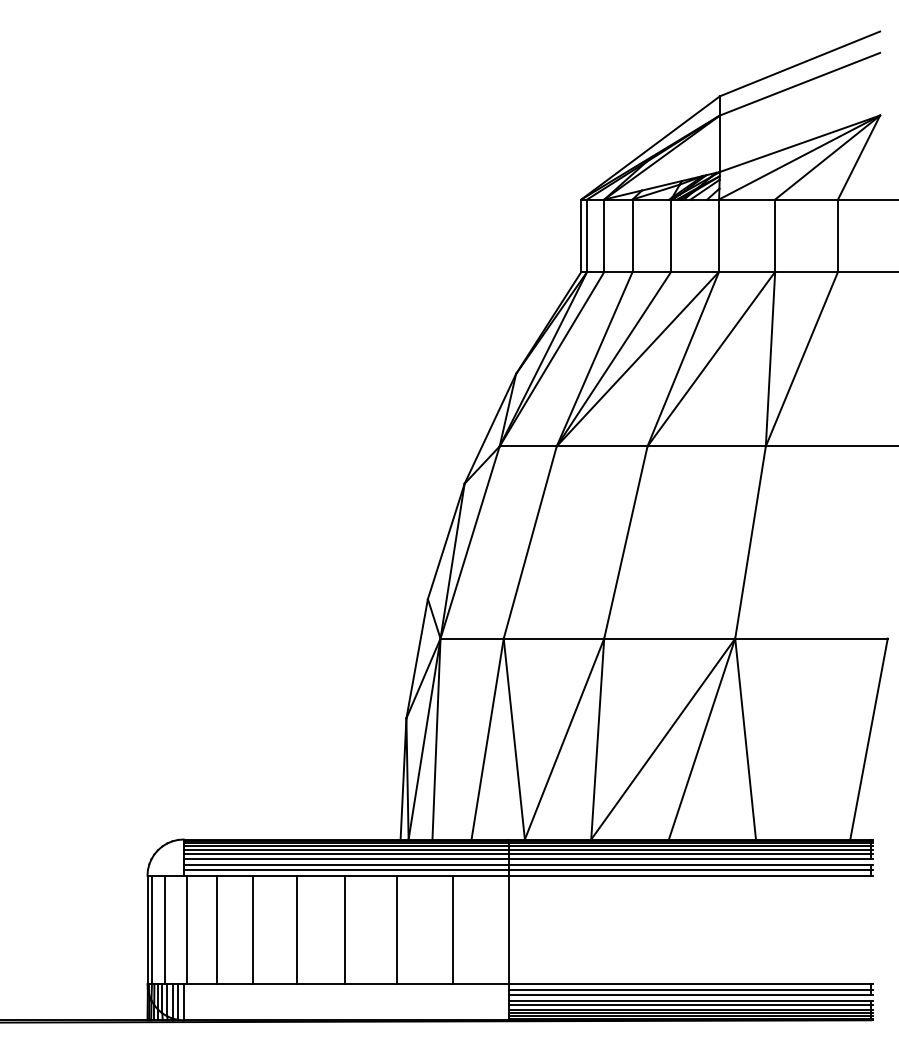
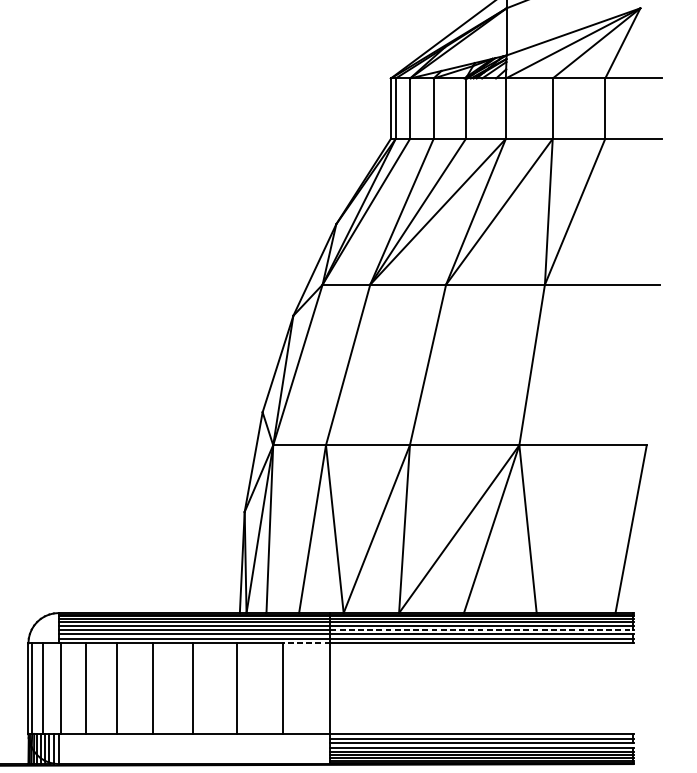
line: (690, 859) -> (482, 629), solid -> dashed
line: (480, 875) -> (306, 643), solid -> dashed

